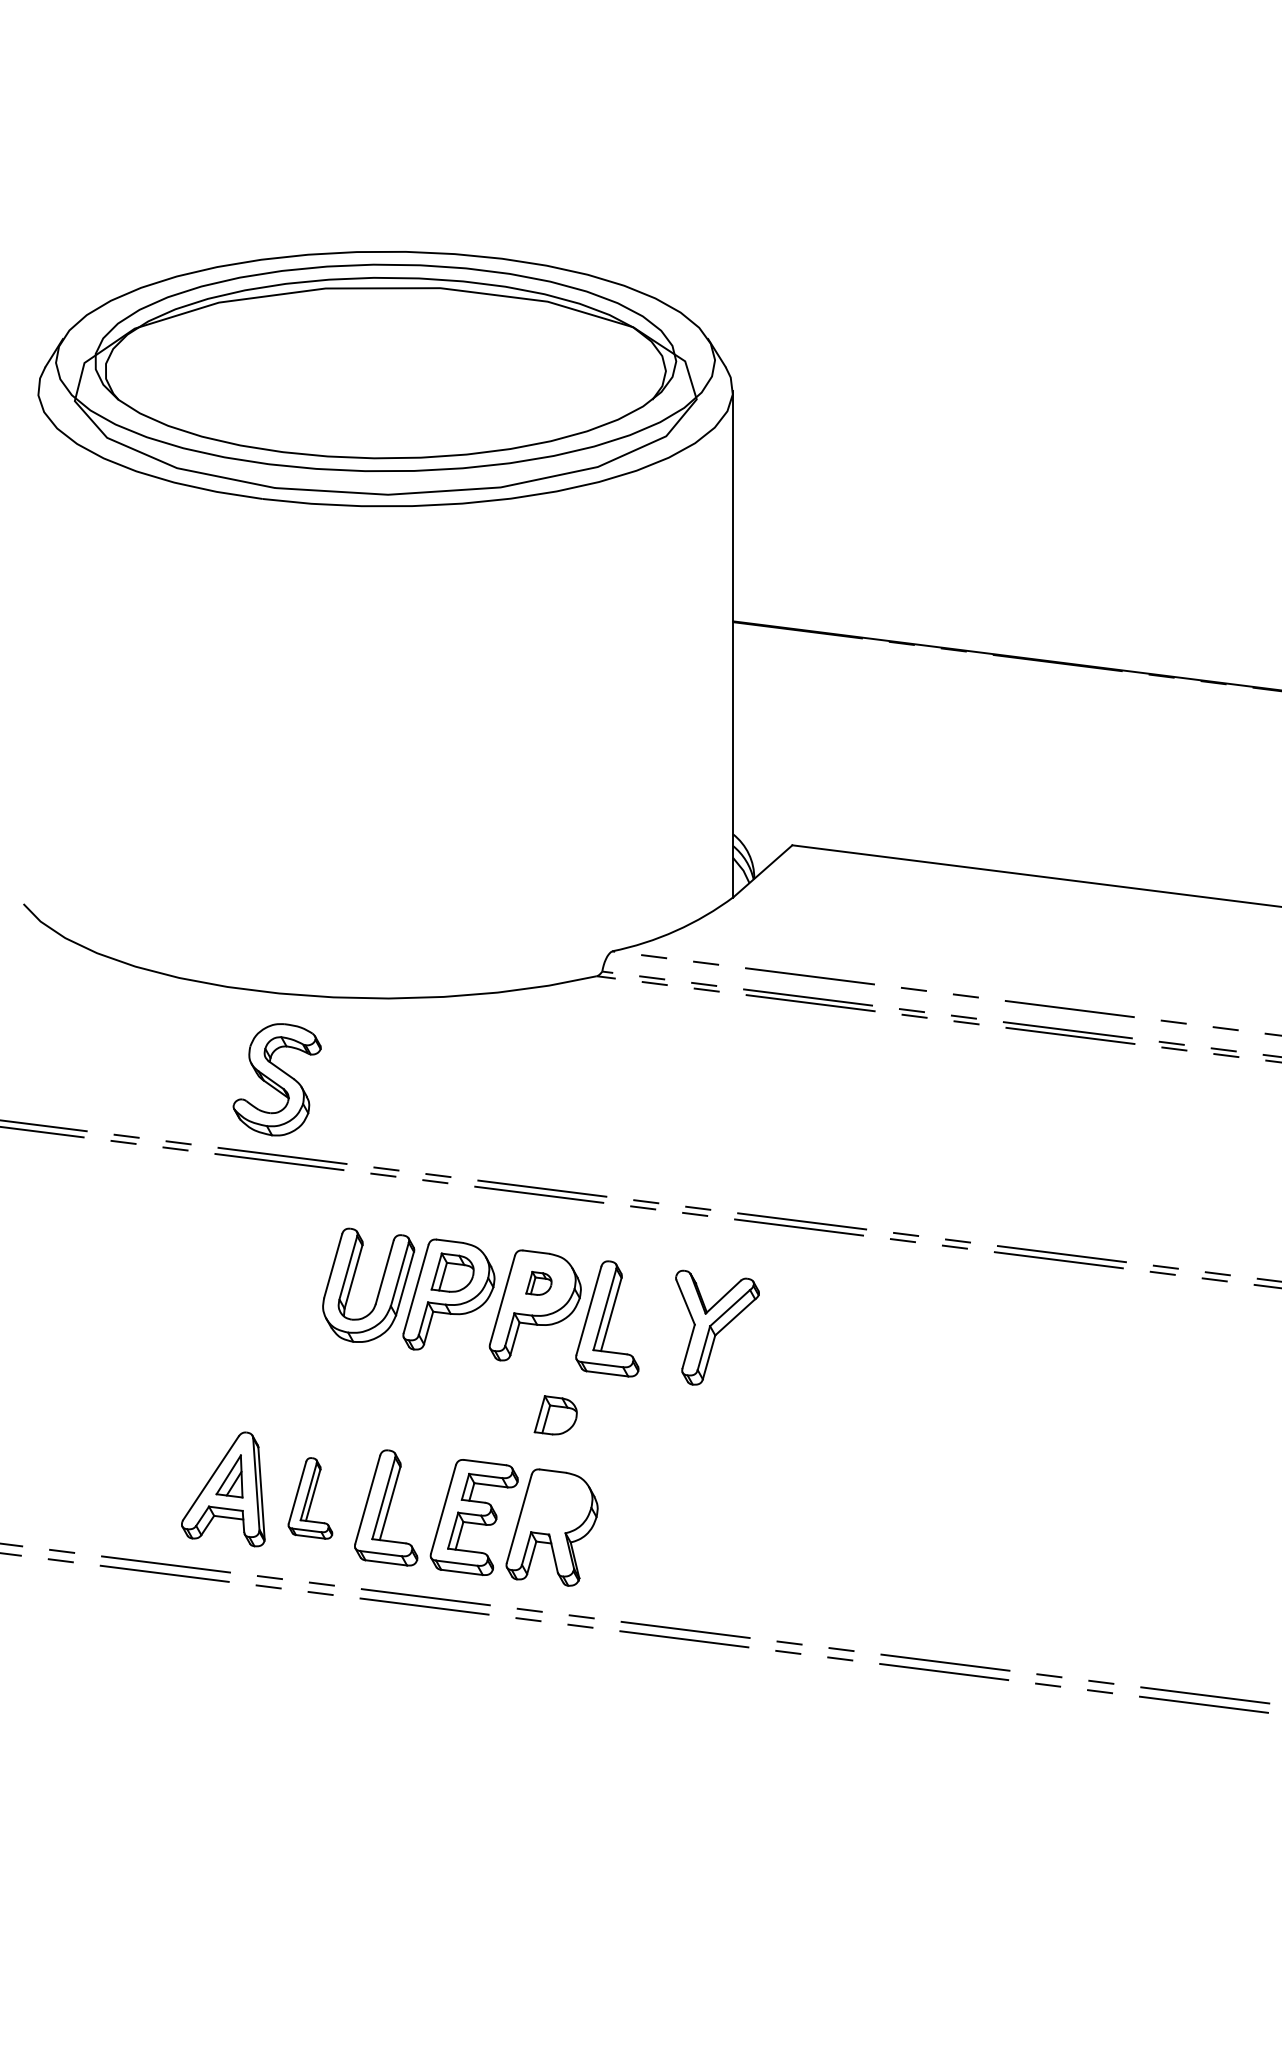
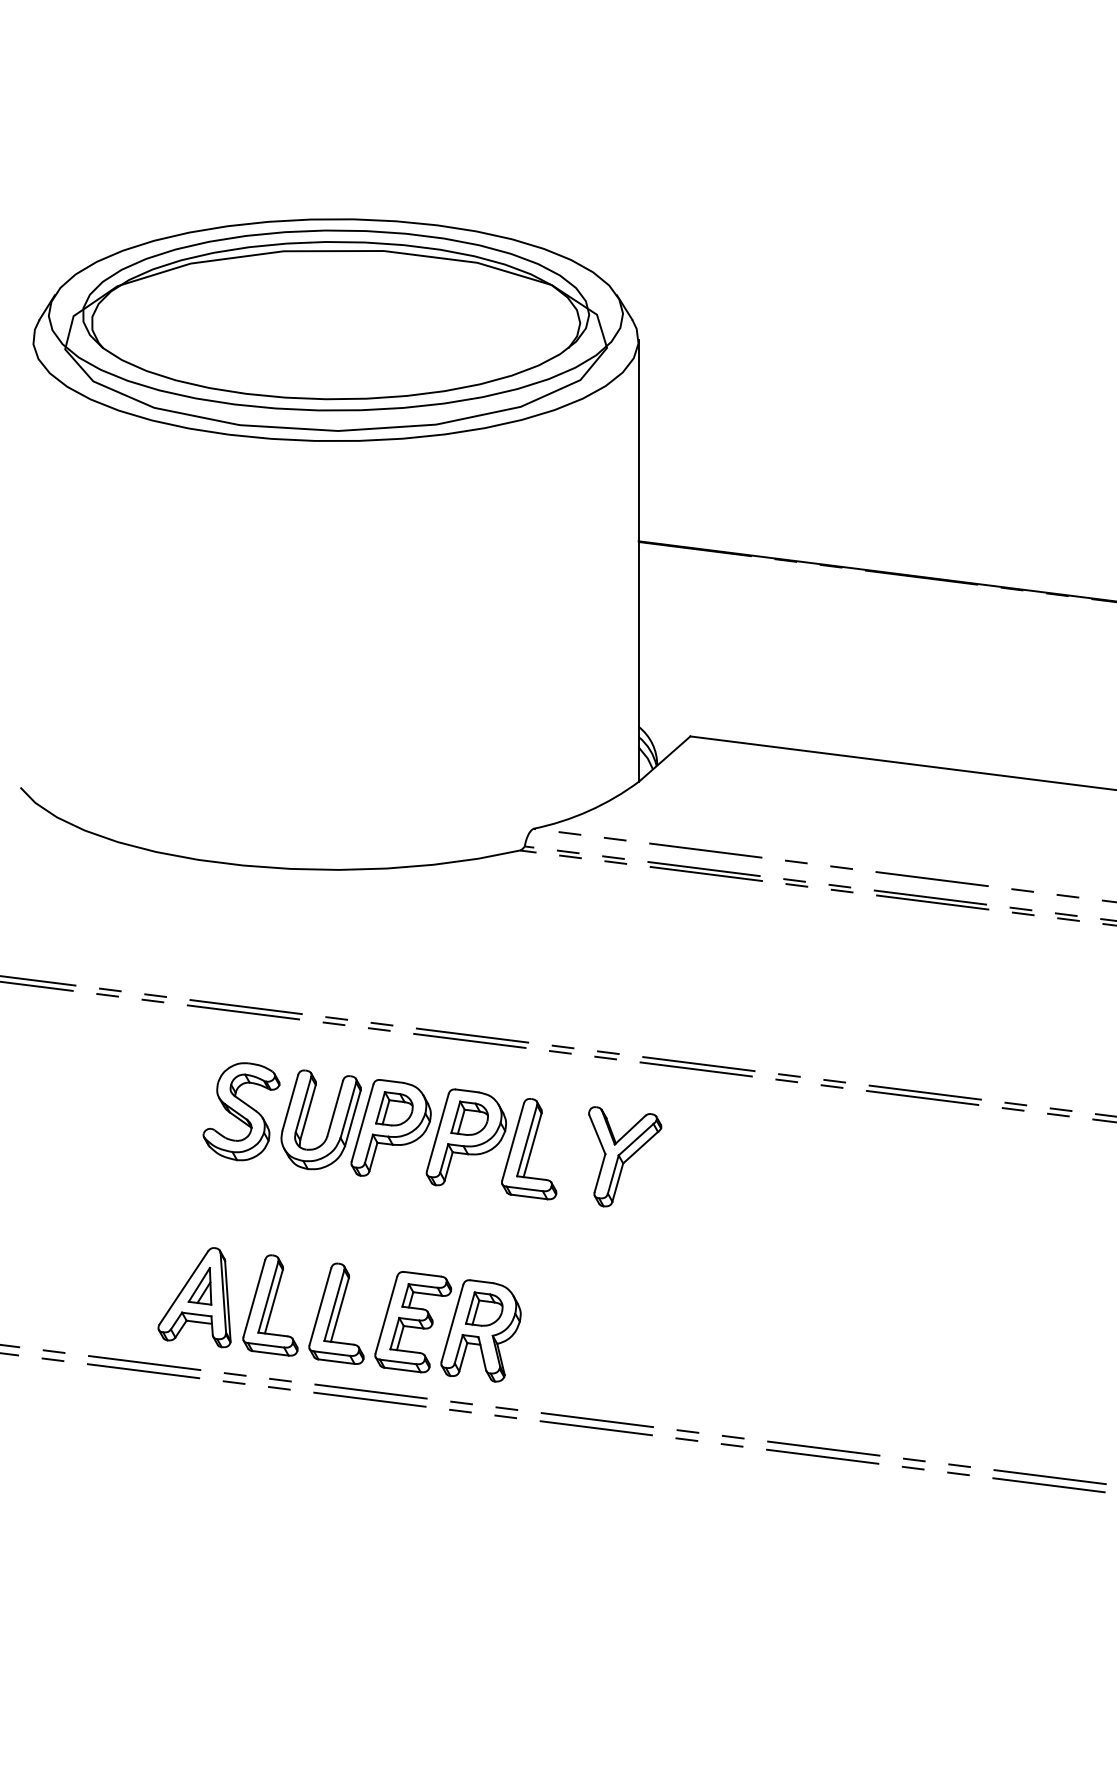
part: (277, 1079) -> (241, 1111), moved
part: (538, 1282) -> (469, 1117), size x1.67
part: (556, 1414) -> (484, 1308), moved
part: (310, 1498) -> (270, 1305), size x1.43

